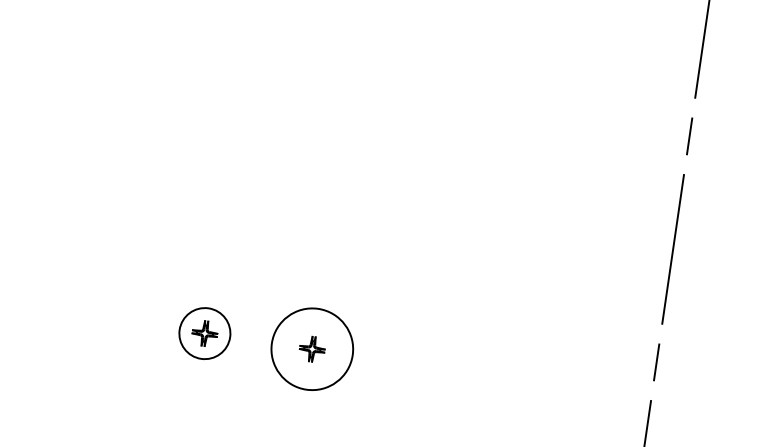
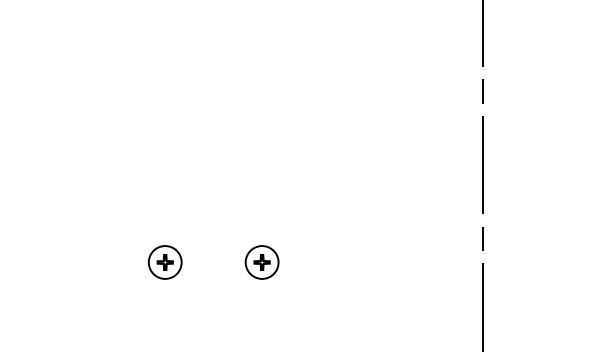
part: (203, 333) -> (164, 262), moved
circle: (311, 349) -> (261, 262), size x0.62

